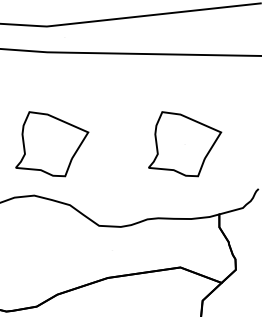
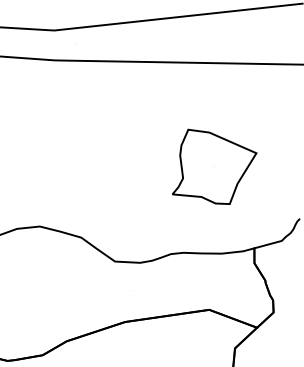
part: (52, 143) -> (60, 166), removed

